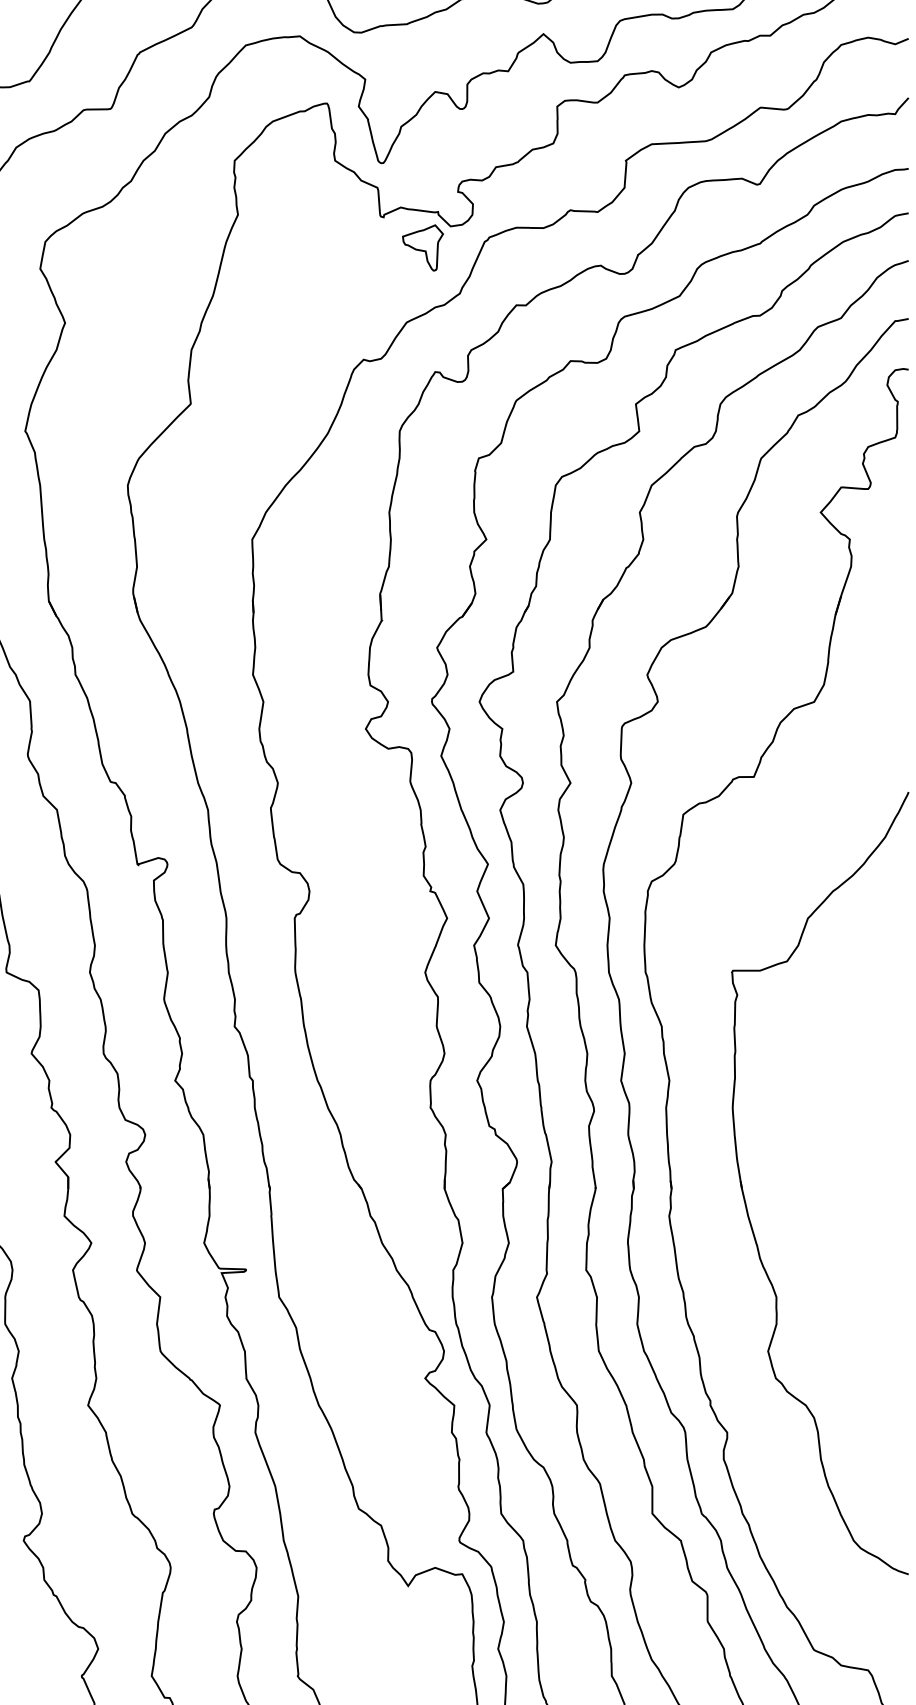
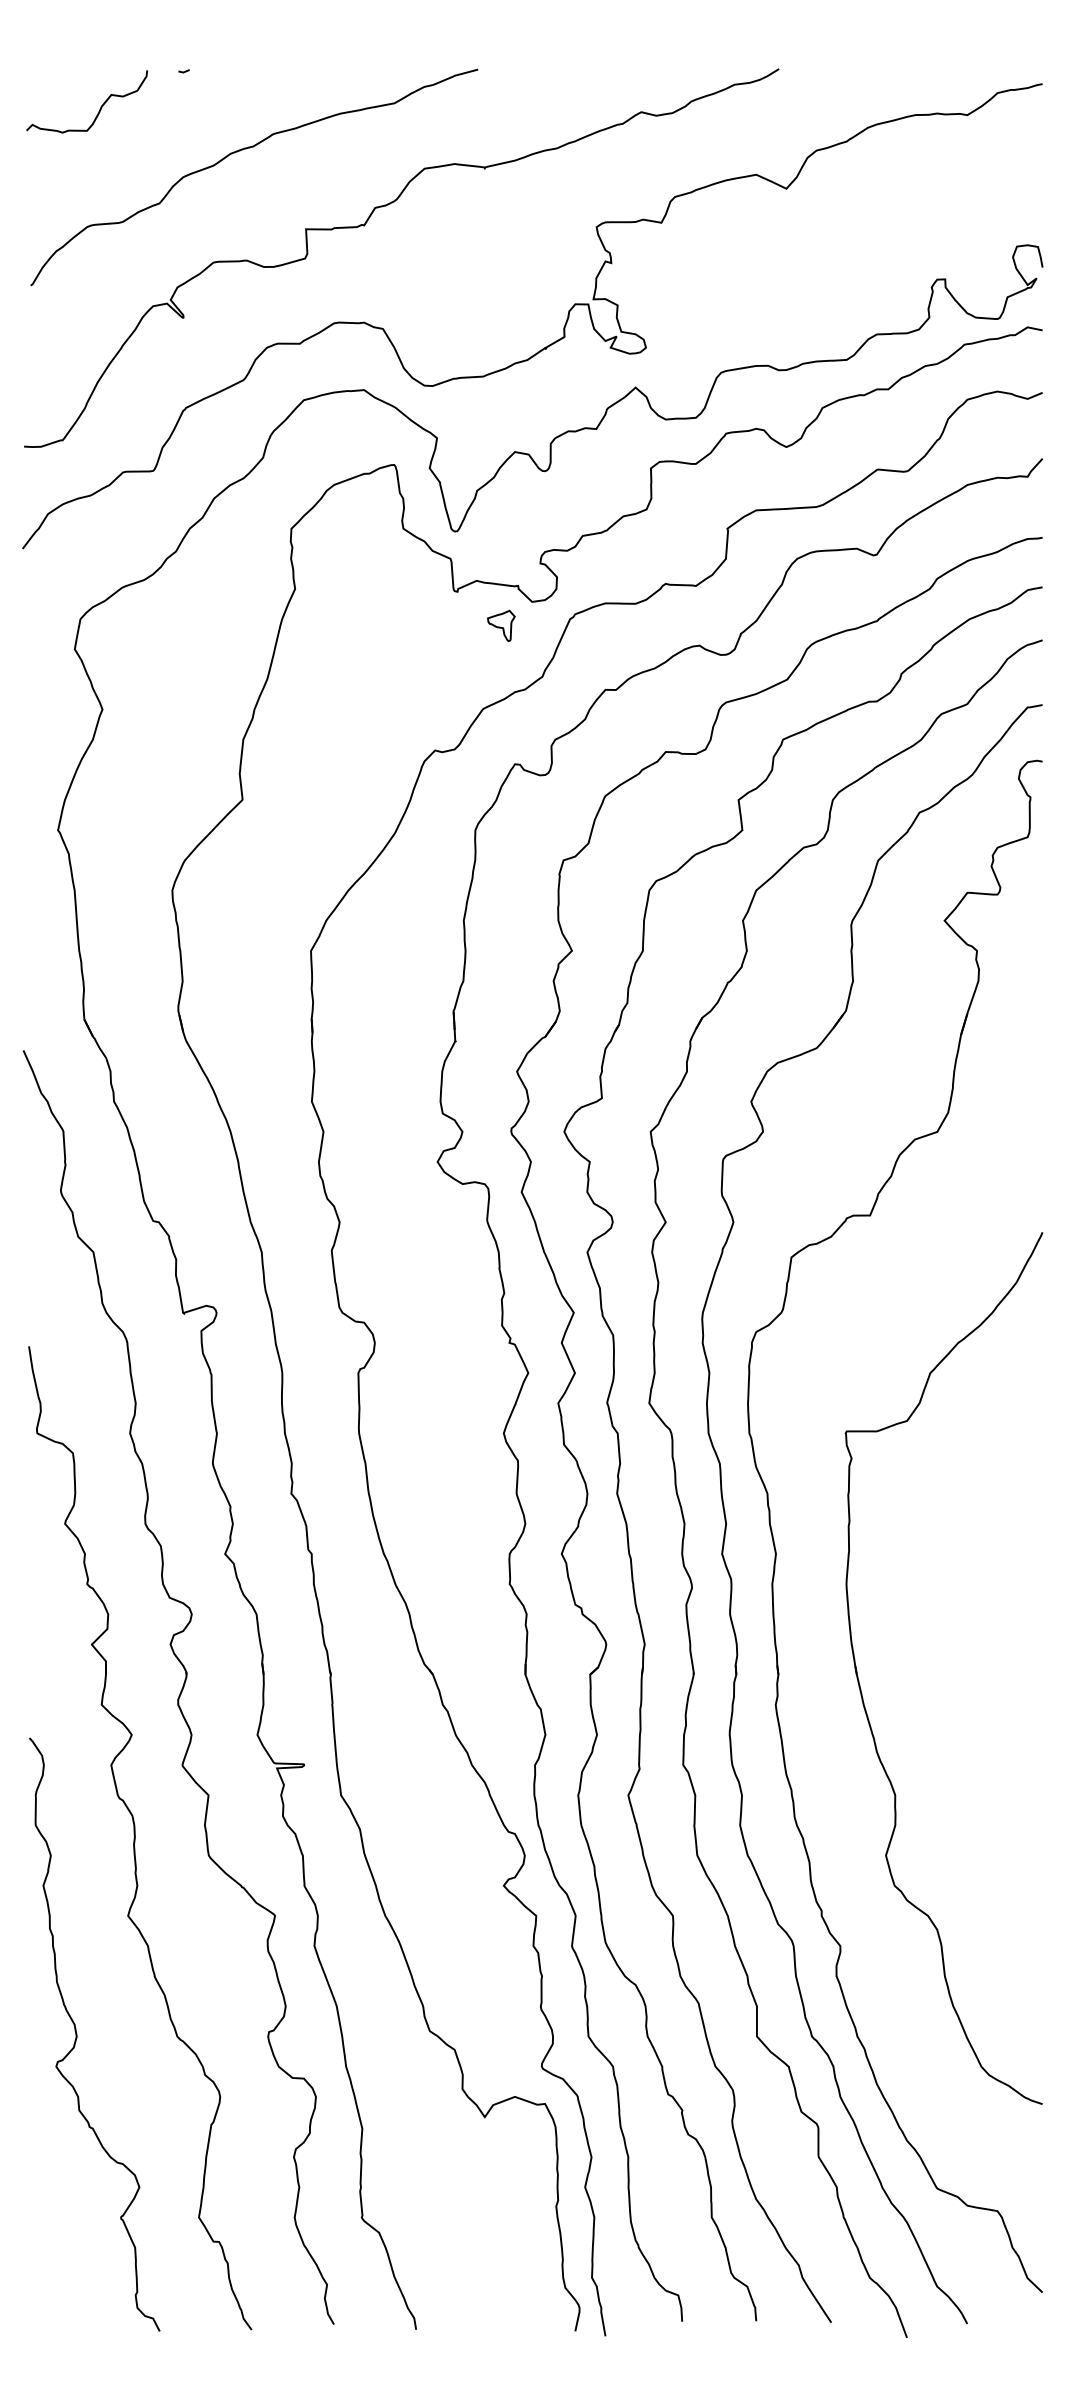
part: (423, 247) -> (501, 625), size x0.6

